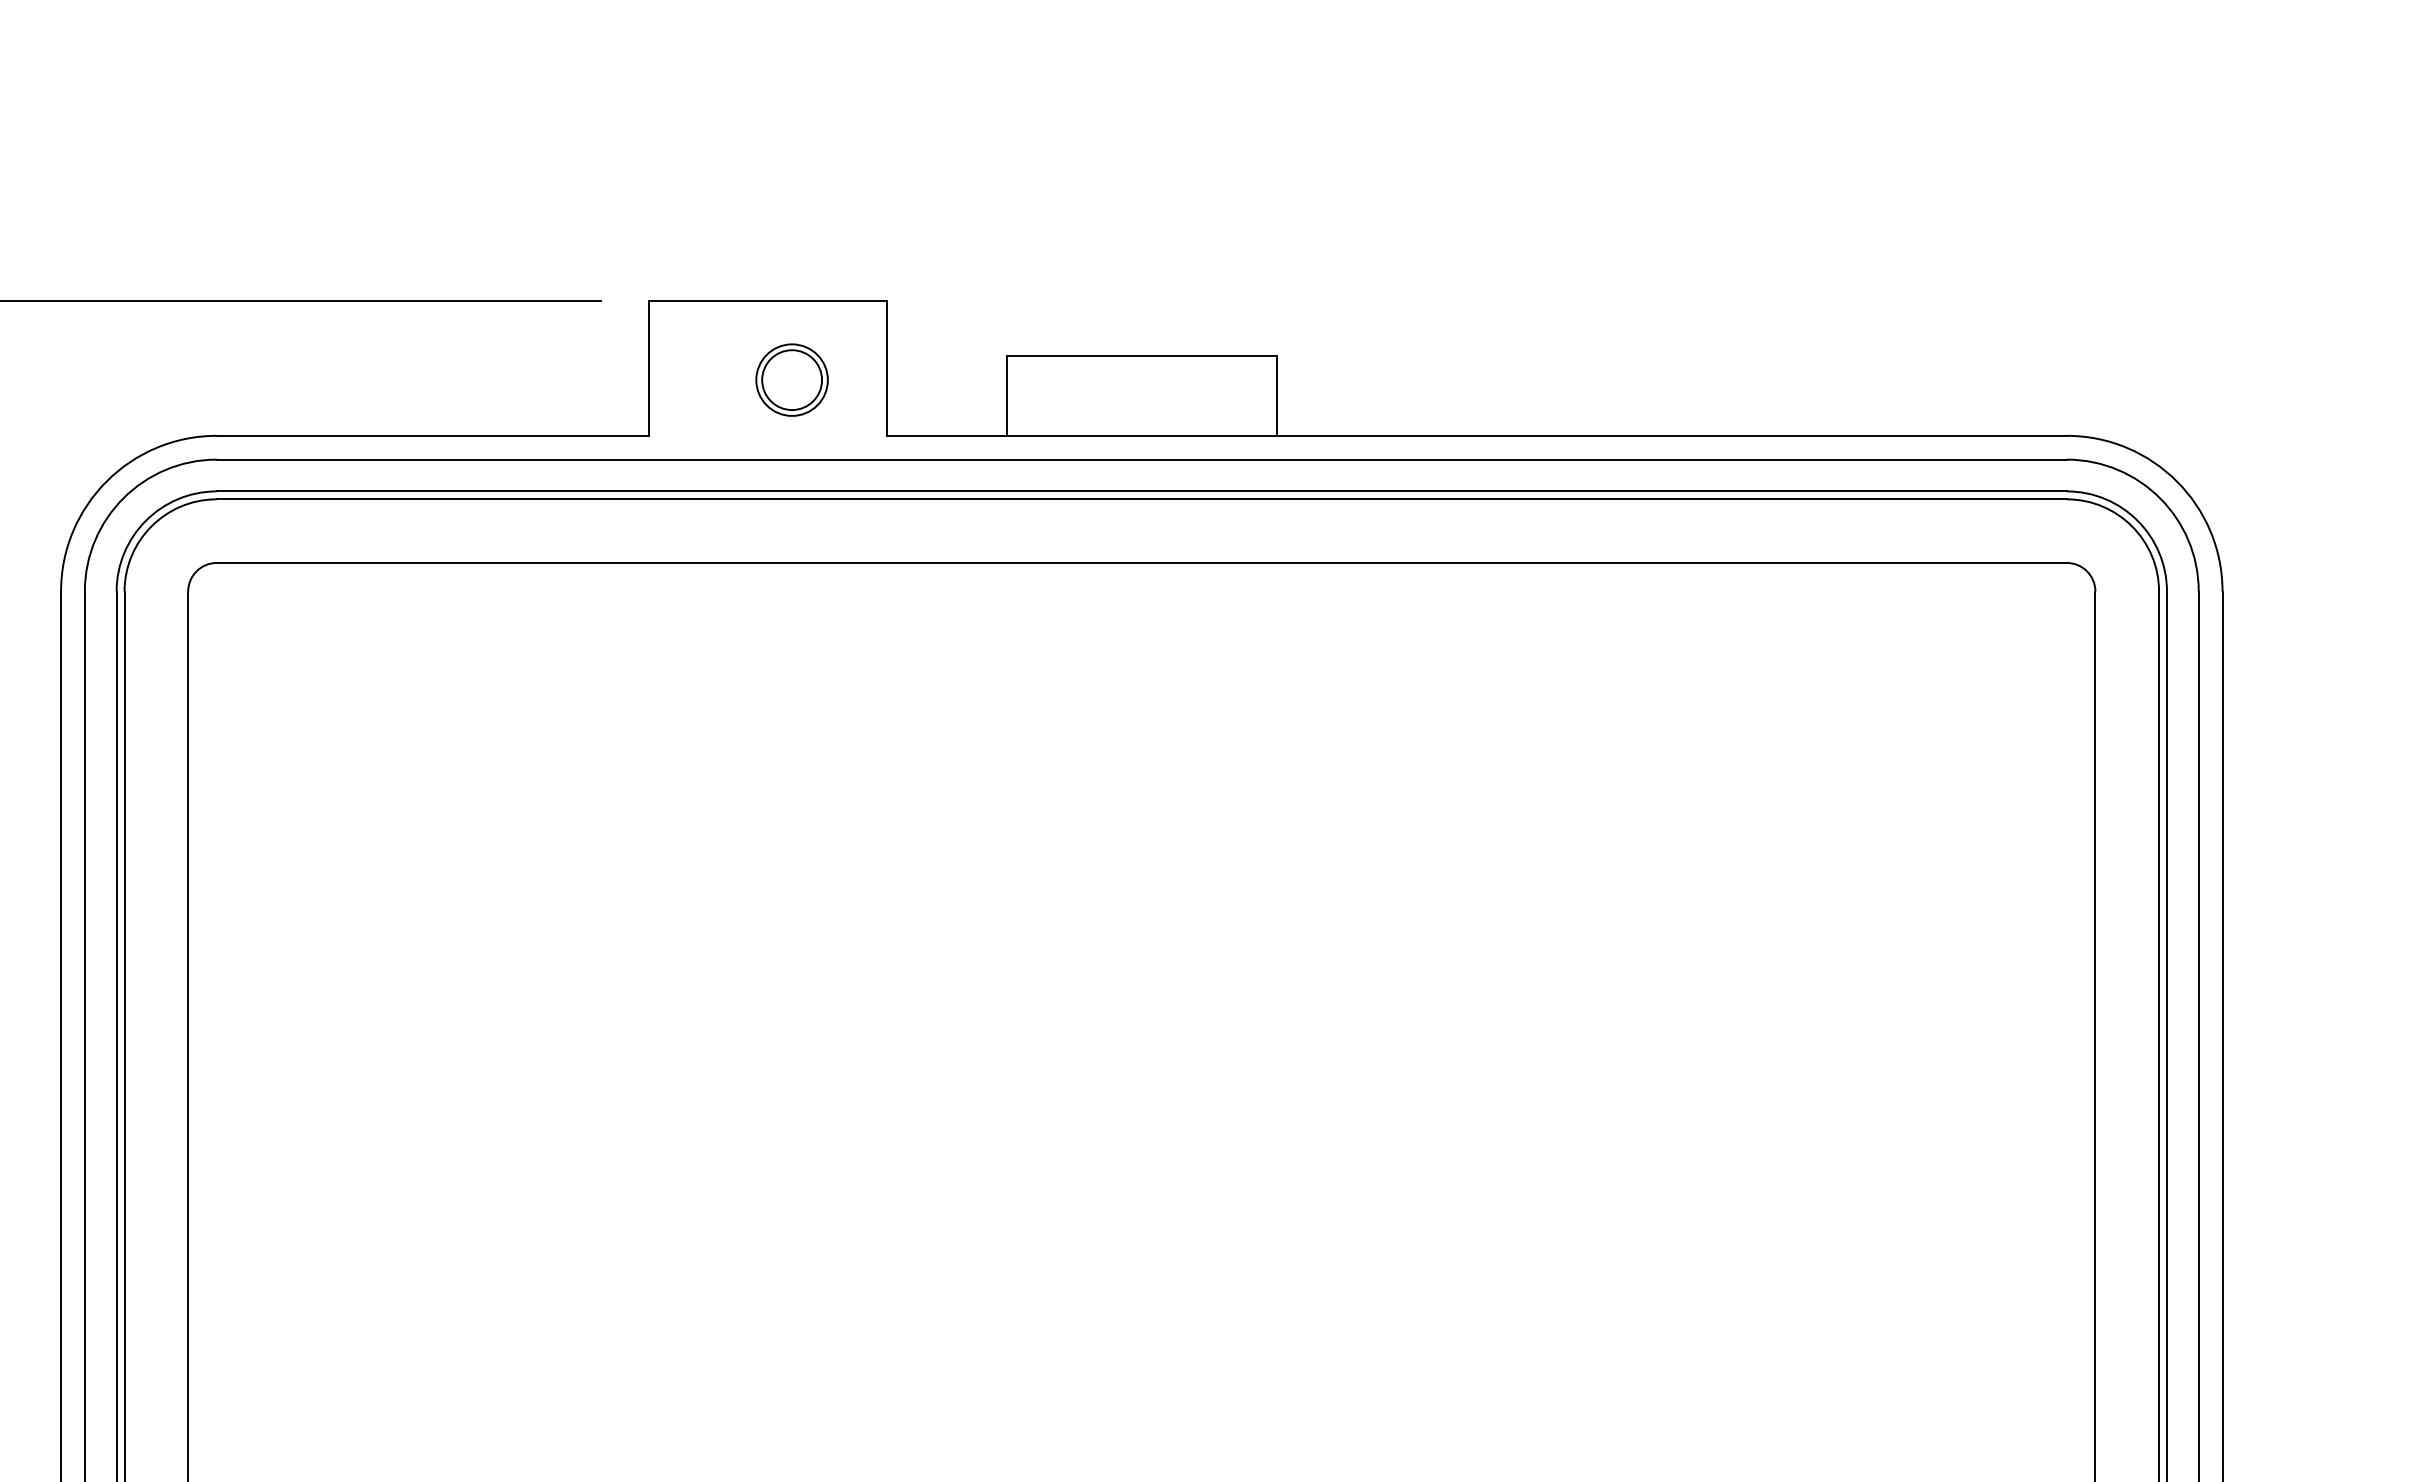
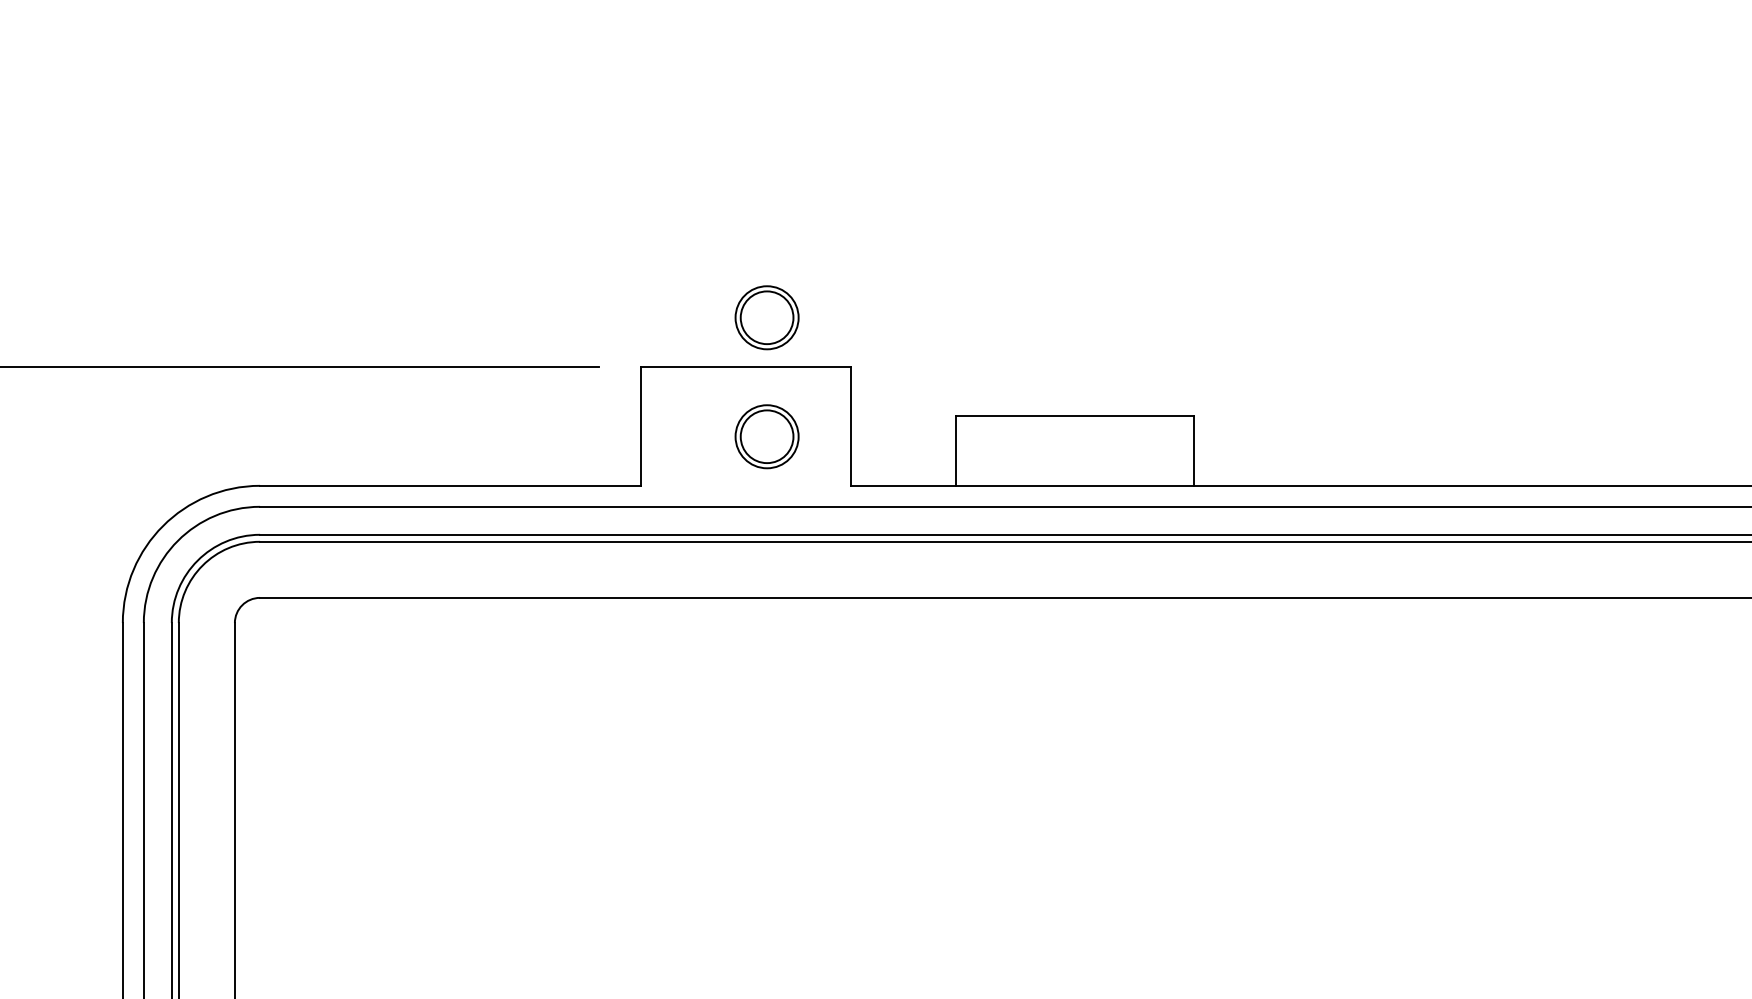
part: (791, 244) -> (766, 317), added

